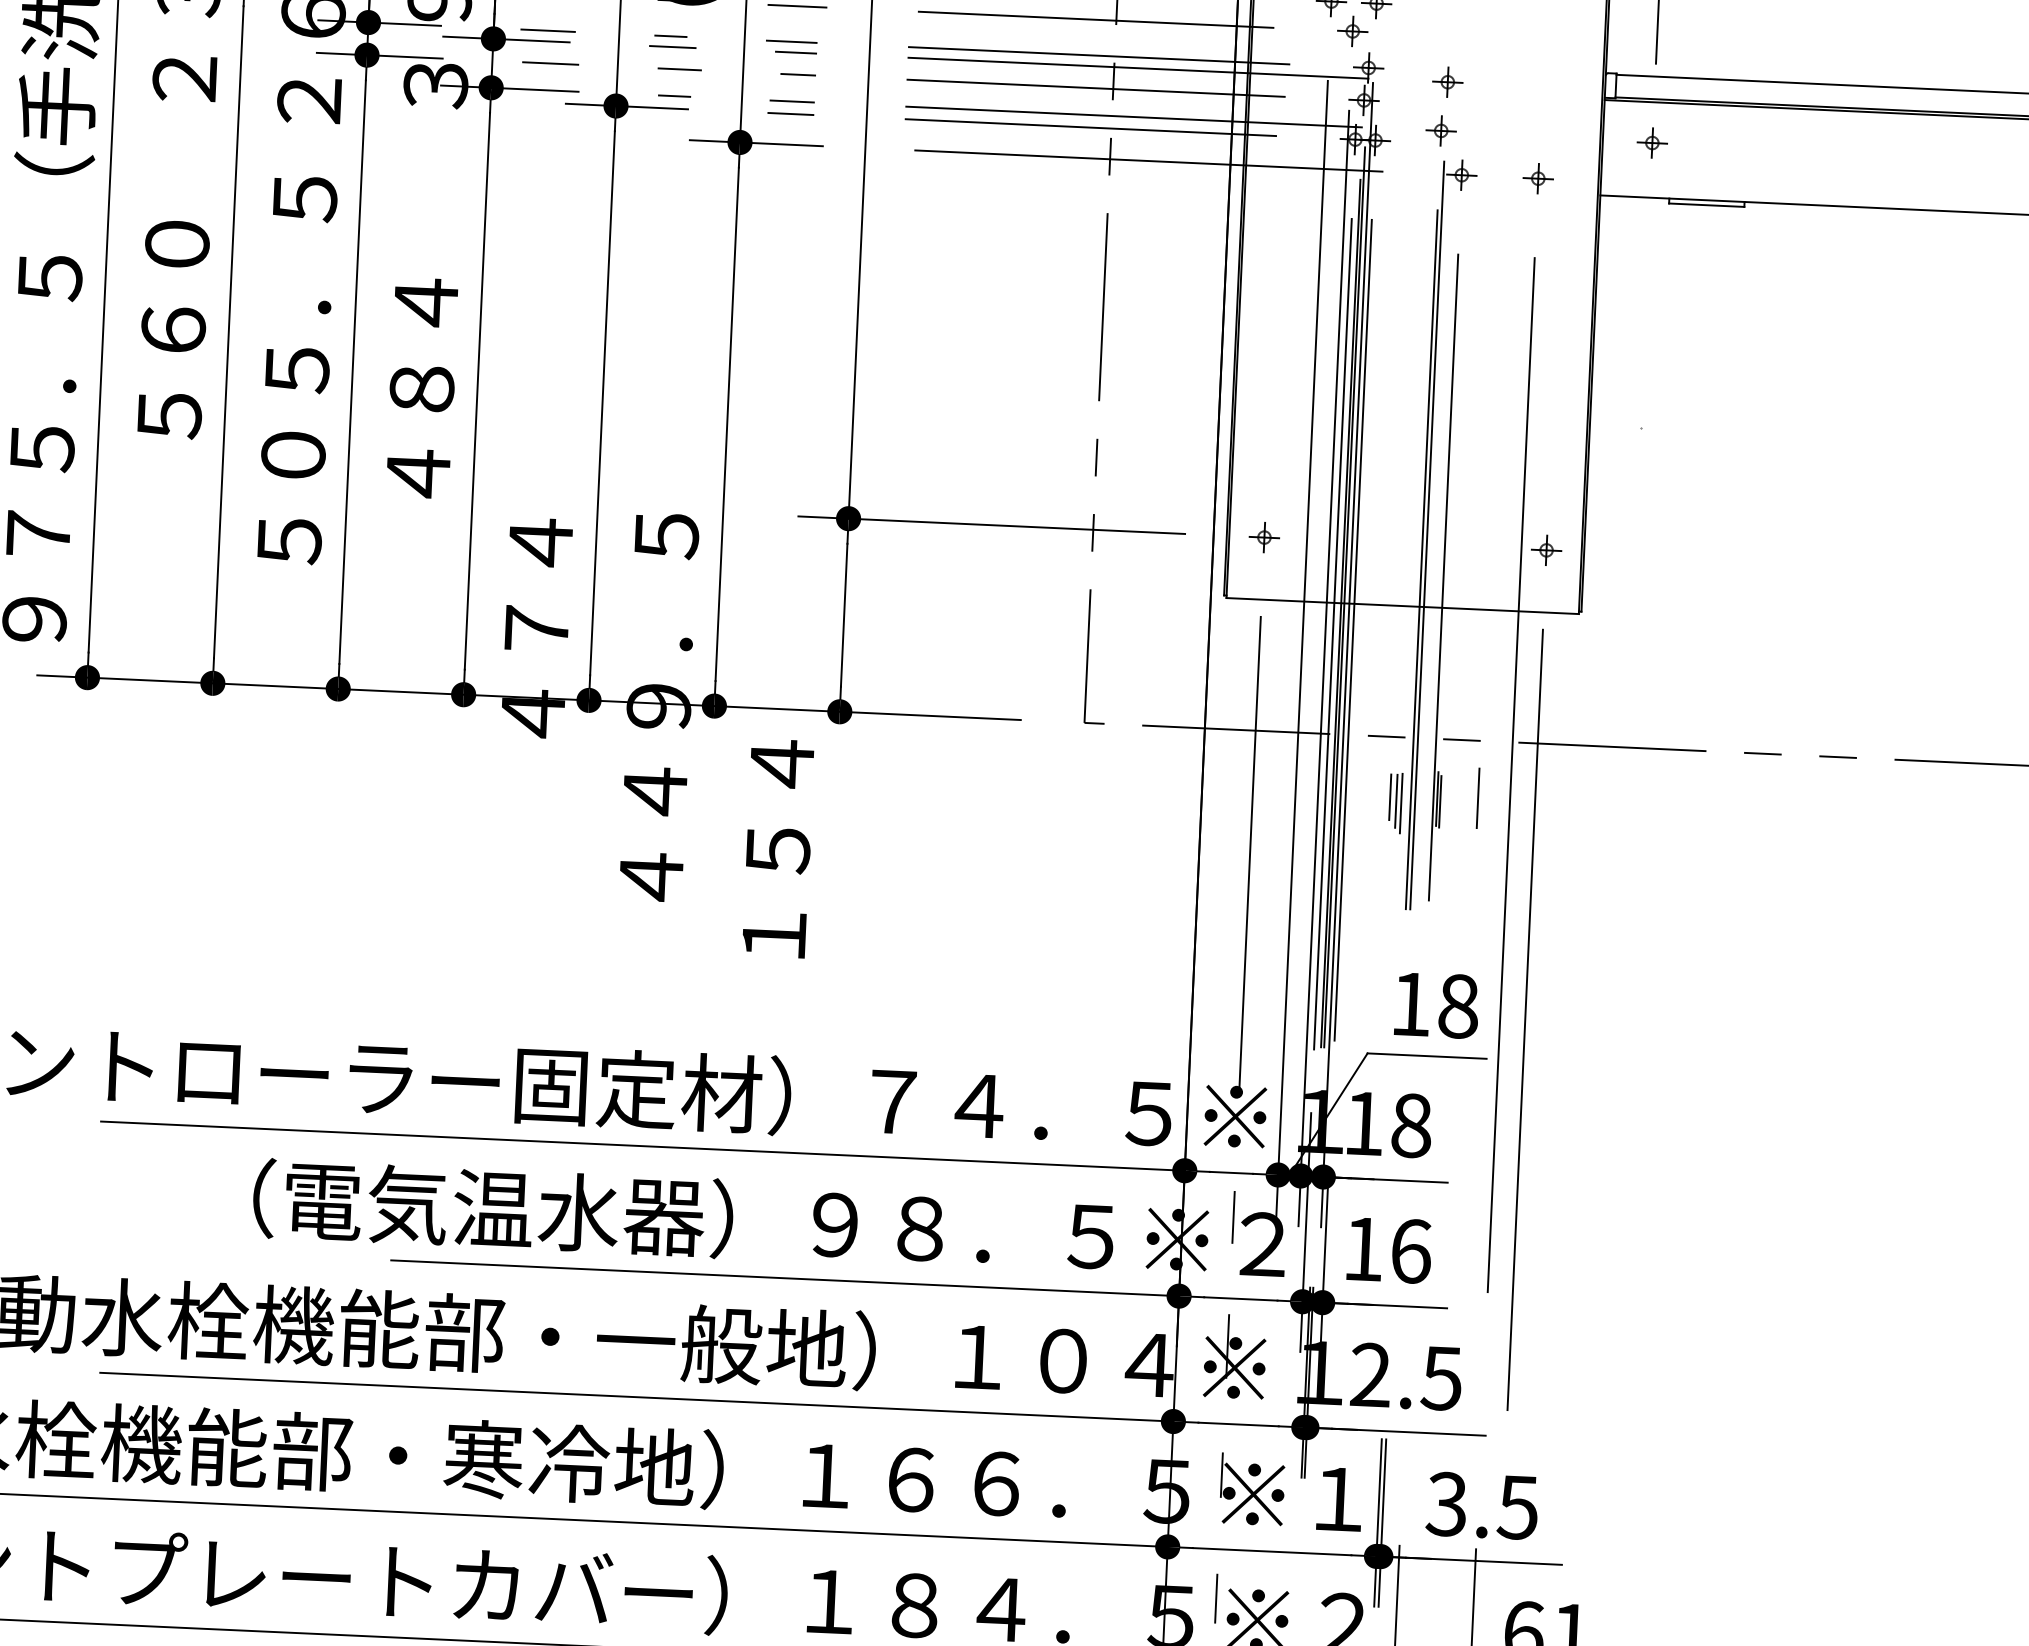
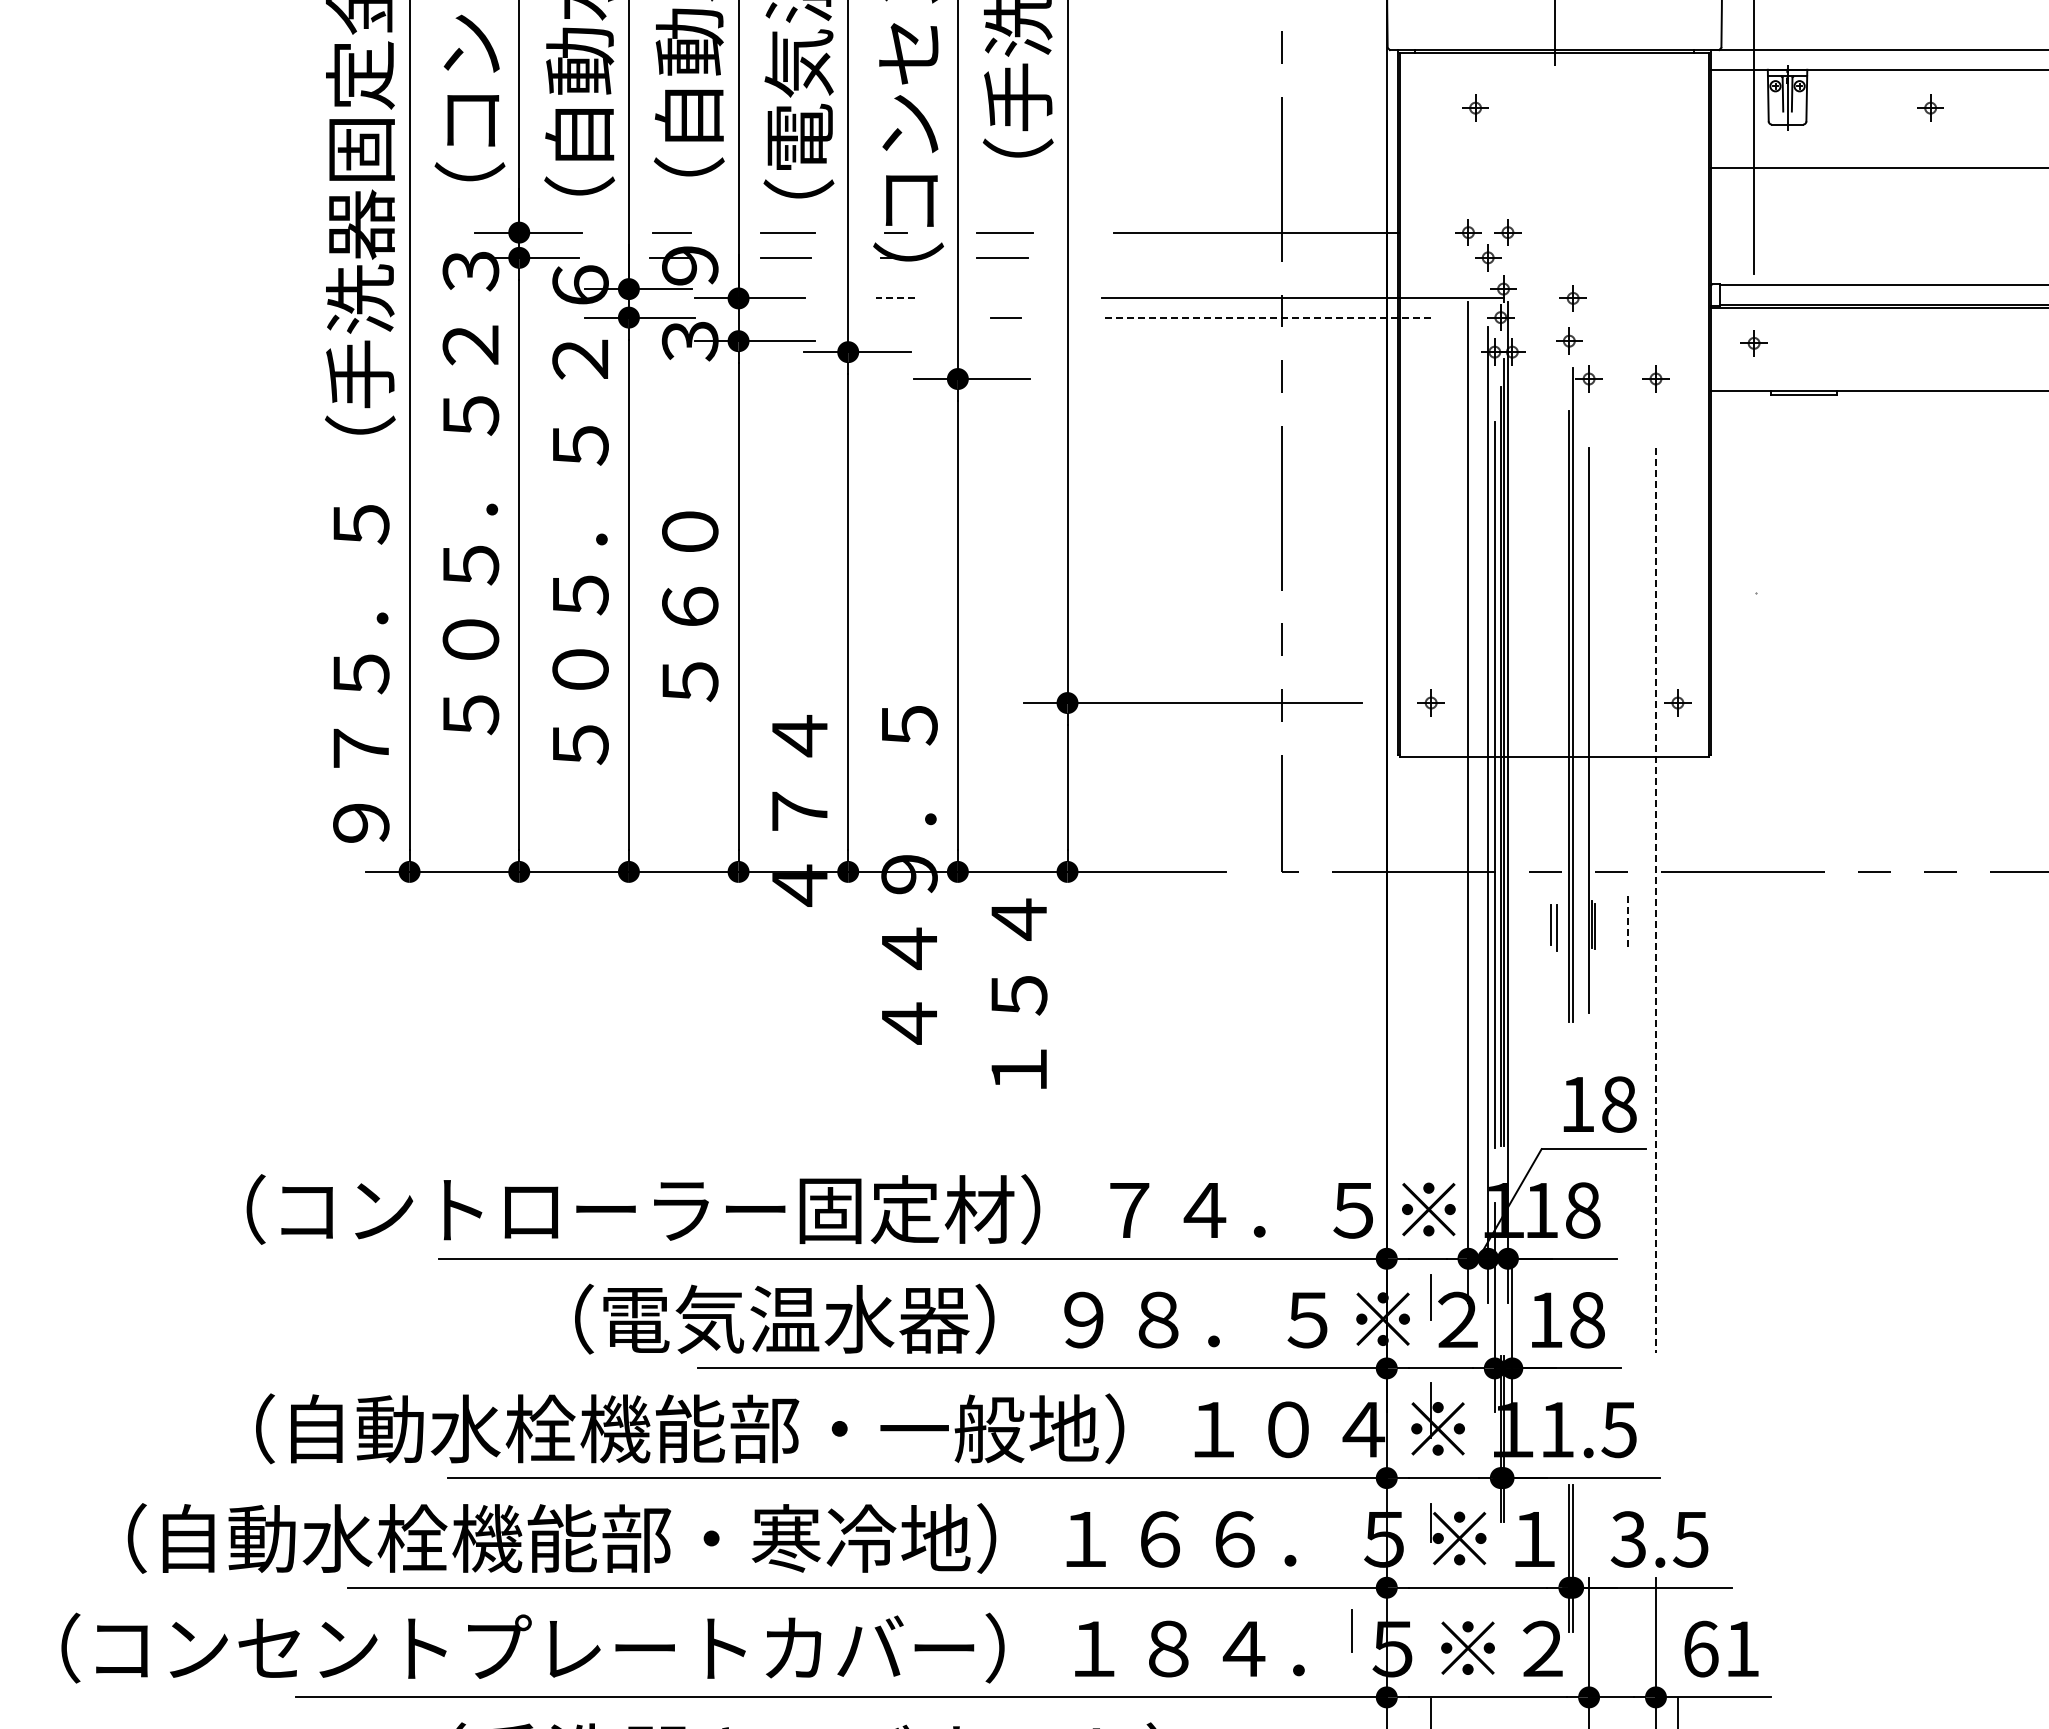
line: (1095, 19) -> (1263, 257), removed
line: (547, 31) -> (785, 289), removed
line: (669, 36) -> (892, 289), removed
line: (791, 42) -> (998, 289), removed
line: (672, 47) -> (895, 298), solid -> dashed
line: (795, 52) -> (1002, 298), removed
line: (1098, 56) -> (1267, 289), removed
line: (550, 63) -> (789, 317), removed
line: (678, 69) -> (901, 317), removed
line: (1096, 88) -> (1266, 317), solid -> dashed
line: (674, 96) -> (898, 341), removed
line: (791, 101) -> (1001, 341), removed
line: (790, 114) -> (1000, 352), removed
line: (1133, 117) -> (1300, 341), removed
line: (1090, 128) -> (1263, 352), removed
line: (1148, 161) -> (1315, 379), removed
text: (173, 330) -> (470, 565), ５６０ -> ５０５．５
text: (421, 388) -> (689, 606), ４８４ -> ５６０
line: (1353, 630) -> (1512, 780), removed
line: (1510, 776) -> (1655, 901), solid -> dashed
line: (1478, 798) -> (1628, 922), solid -> dashed
line: (1401, 803) -> (1561, 929), removed
line: (1250, 856) -> (1431, 981), removed
line: (1524, 1019) -> (1677, 1113), removed
text: (1411, 1250) -> (1587, 1319), 16 -> 18
text: (1371, 1374) -> (1557, 1429), 2.5 -> 1.5
line: (1215, 1598) -> (1351, 1630), moved

